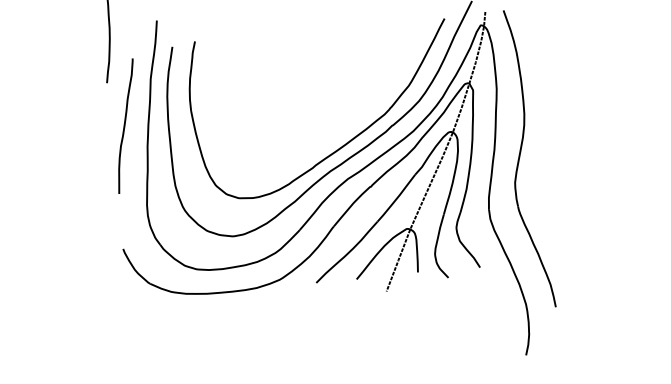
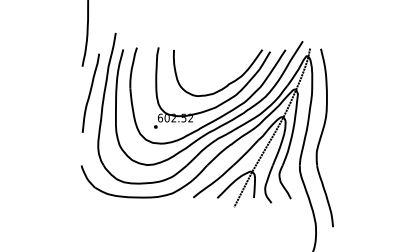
part: (328, 94) -> (212, 87), added

